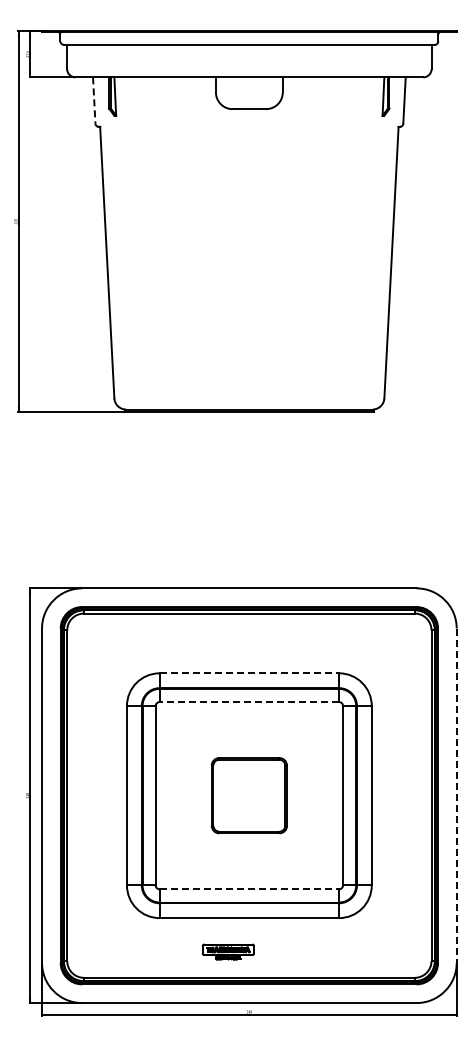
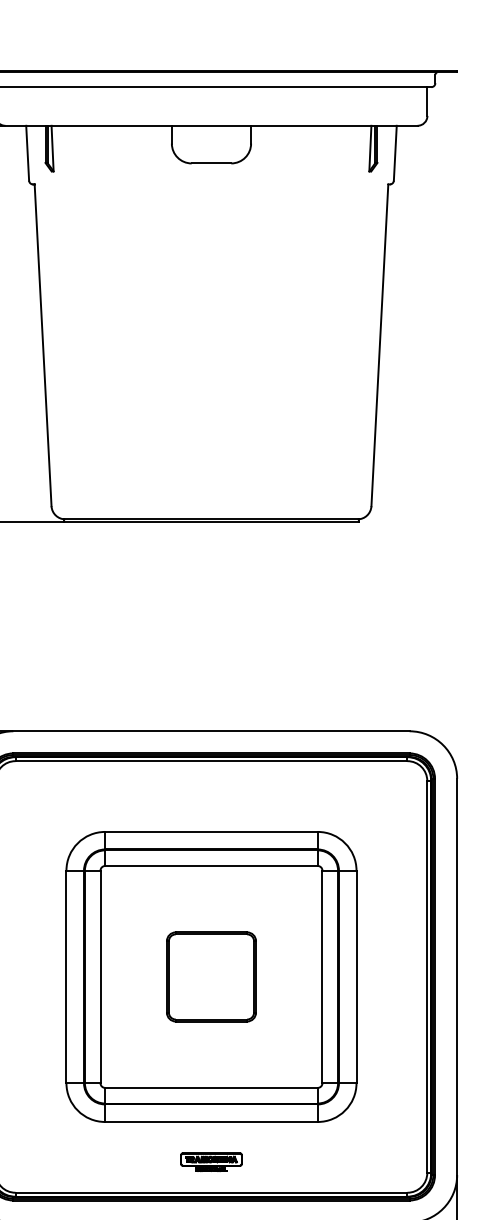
line: (94, 101) -> (27, 154), dashed -> solid
line: (249, 673) -> (211, 832), dashed -> solid
line: (249, 702) -> (211, 866), dashed -> solid
line: (456, 796) -> (456, 977), dashed -> solid
line: (249, 889) -> (211, 1088), dashed -> solid
part: (227, 951) -> (210, 1161), moved

